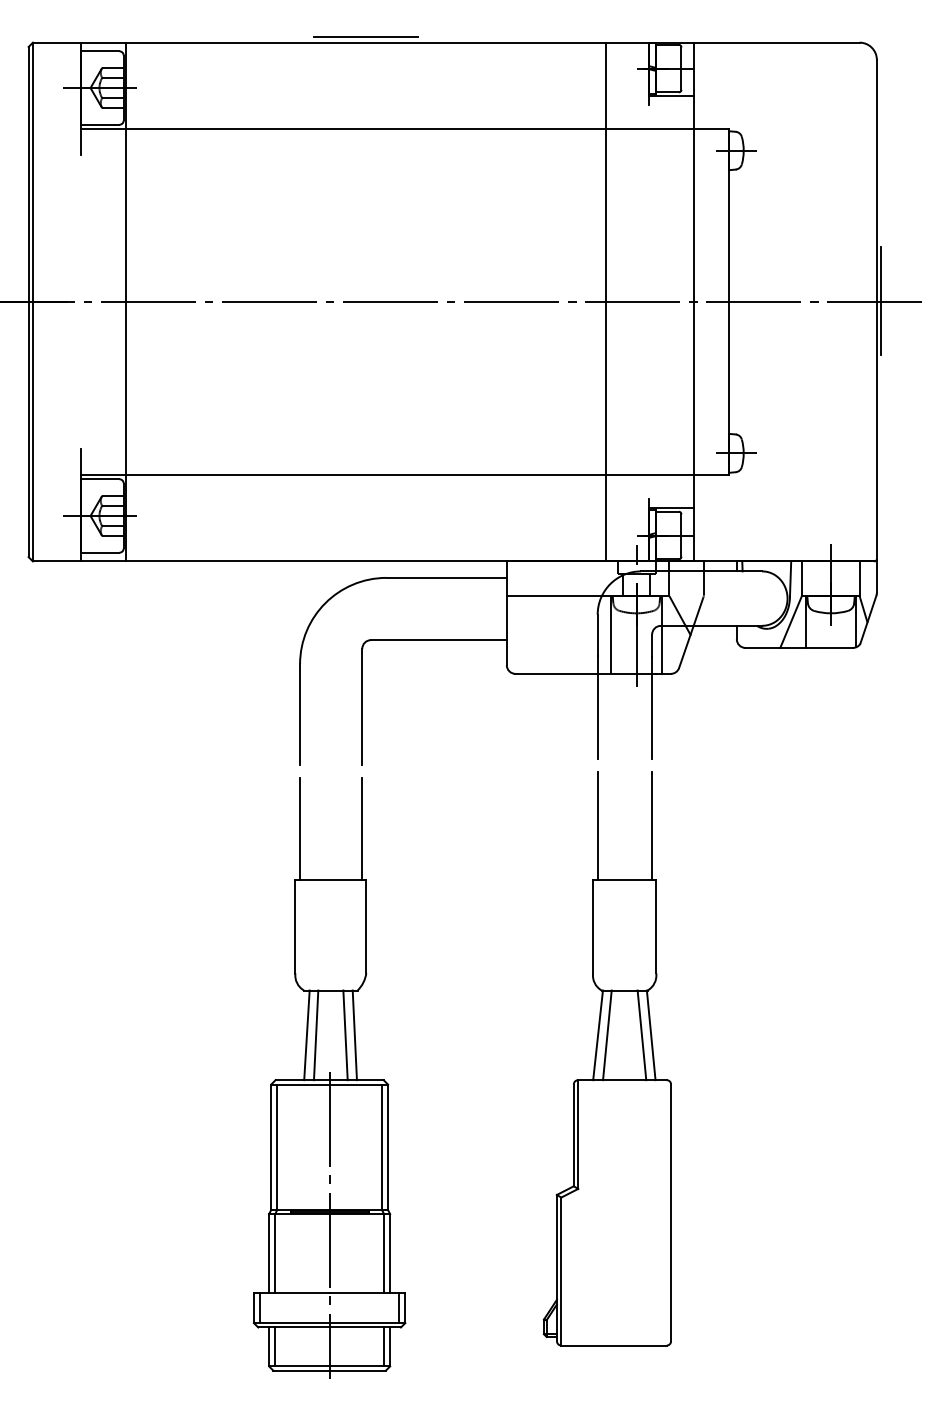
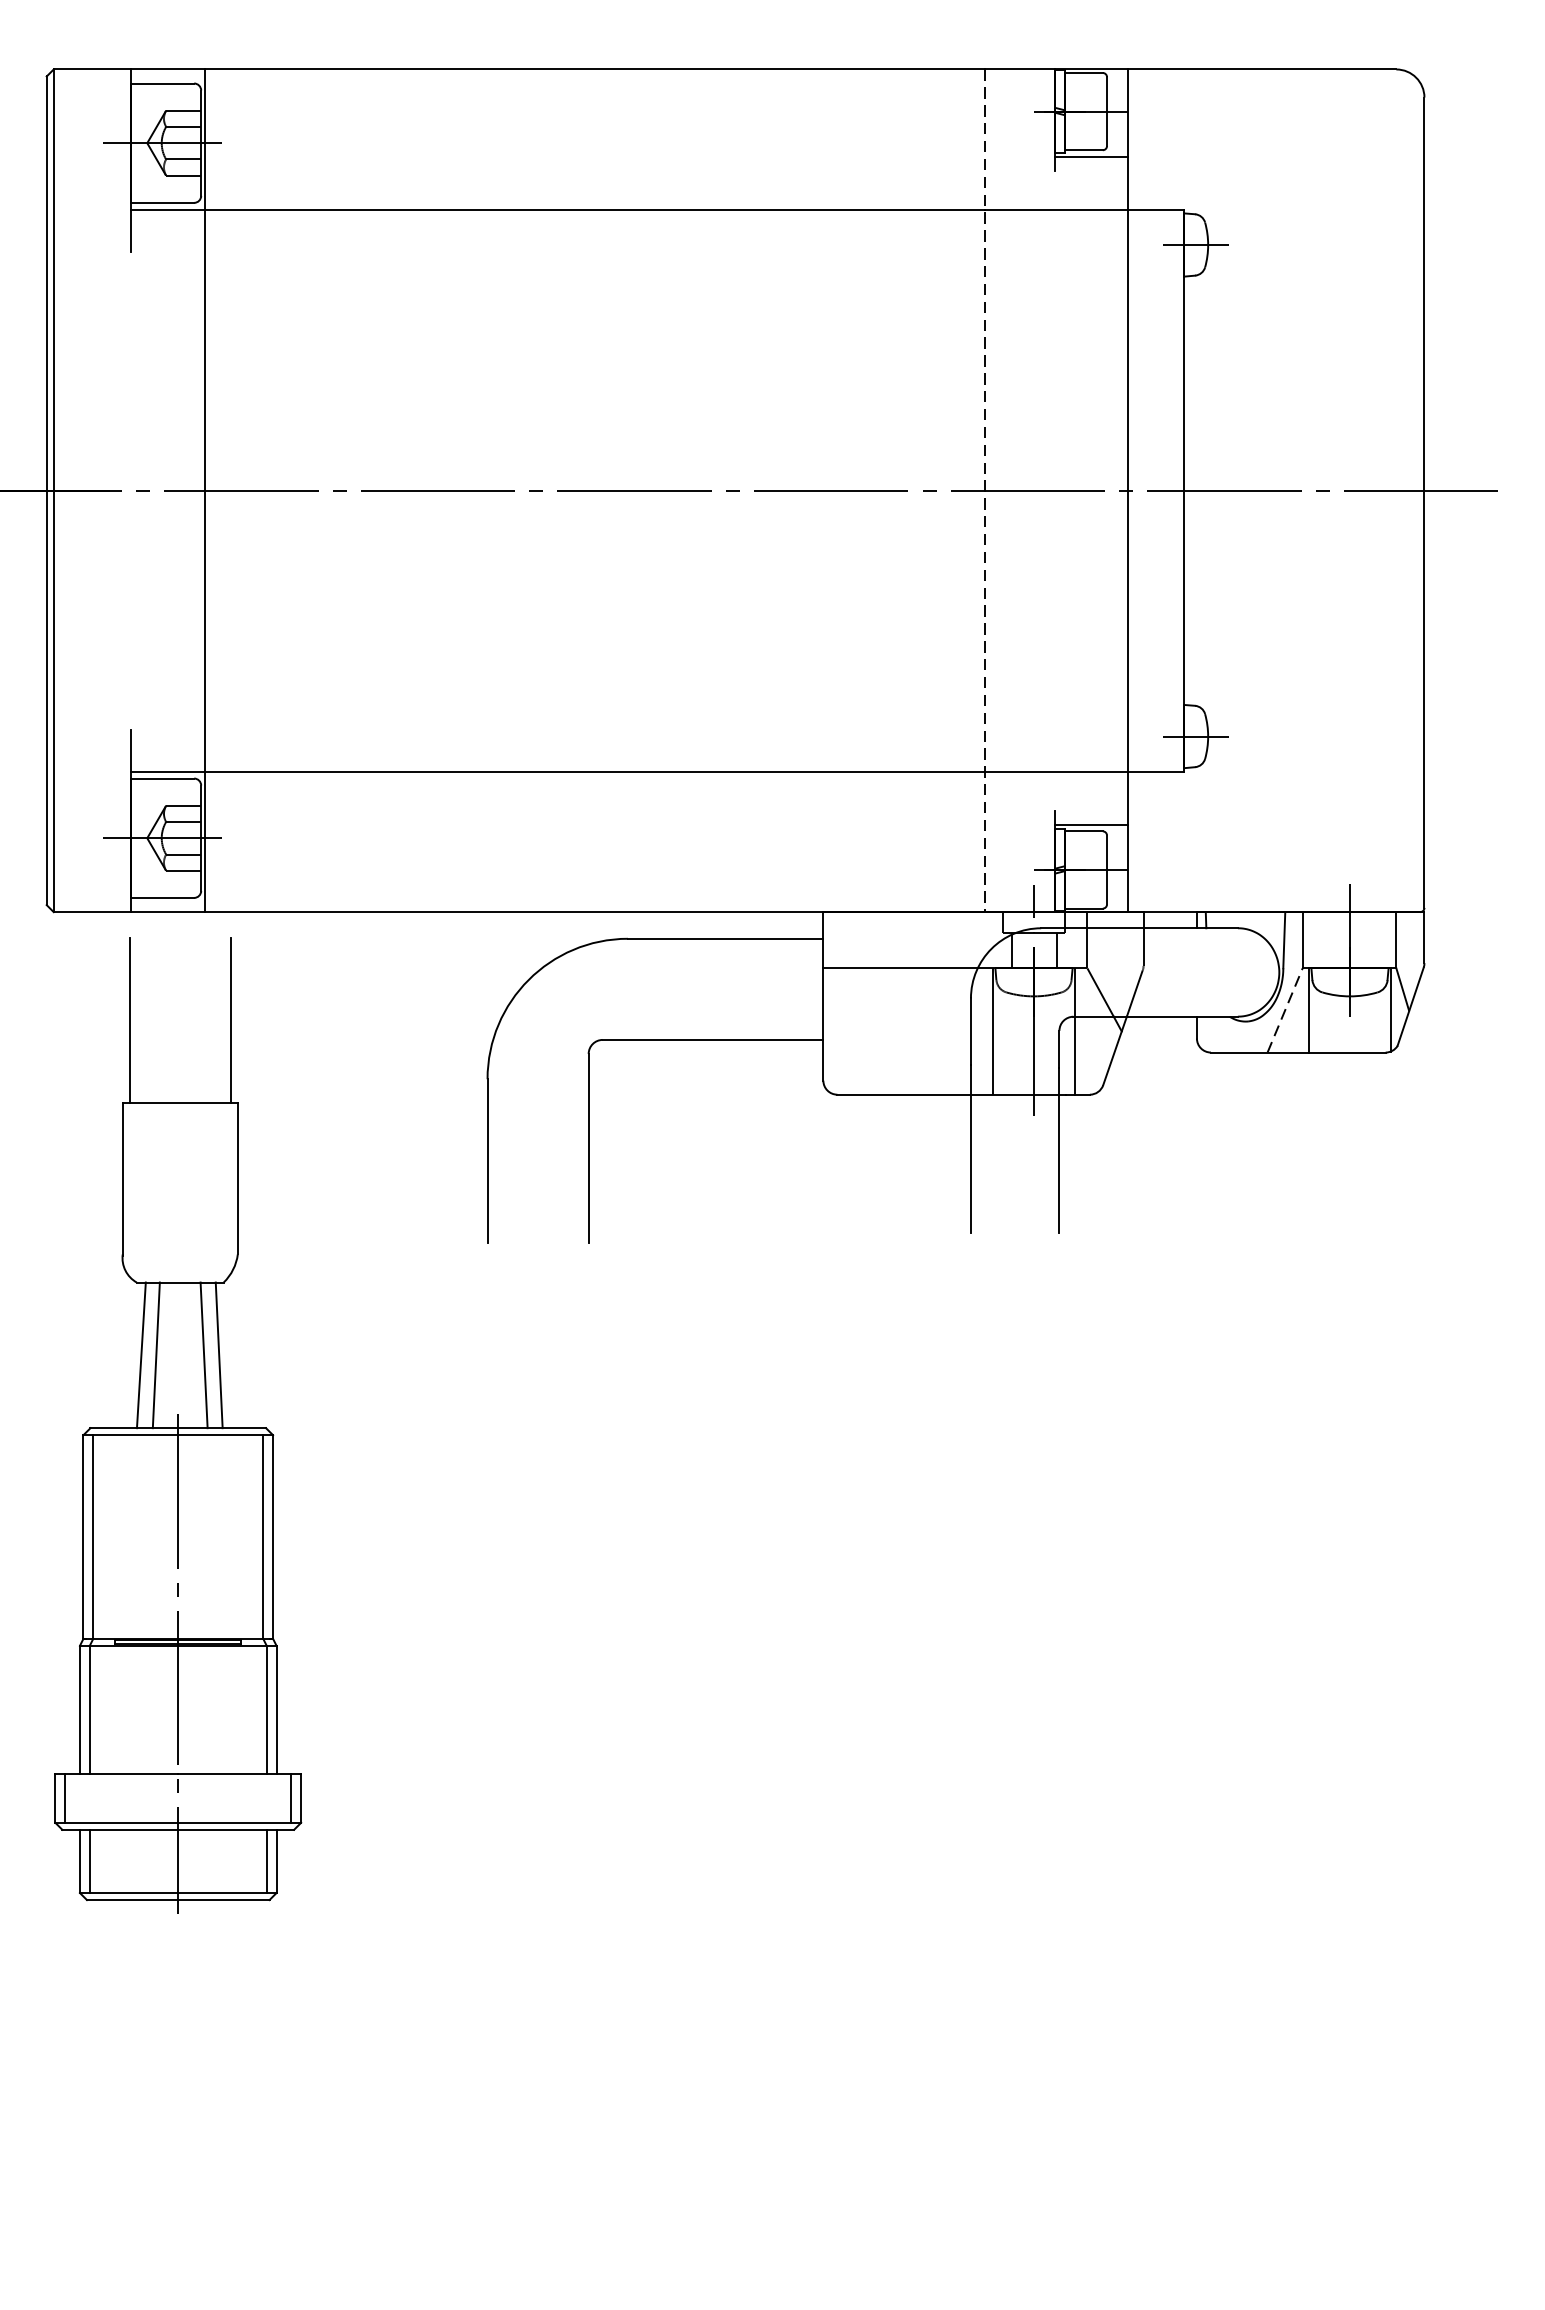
line: (366, 36) -> (595, 59), removed
line: (881, 300) -> (1431, 488), removed
line: (606, 302) -> (985, 491), solid -> dashed
line: (791, 621) -> (1285, 1009), solid -> dashed
part: (606, 1058) -> (985, 1719), removed
part: (329, 1077) -> (178, 1423), moved

